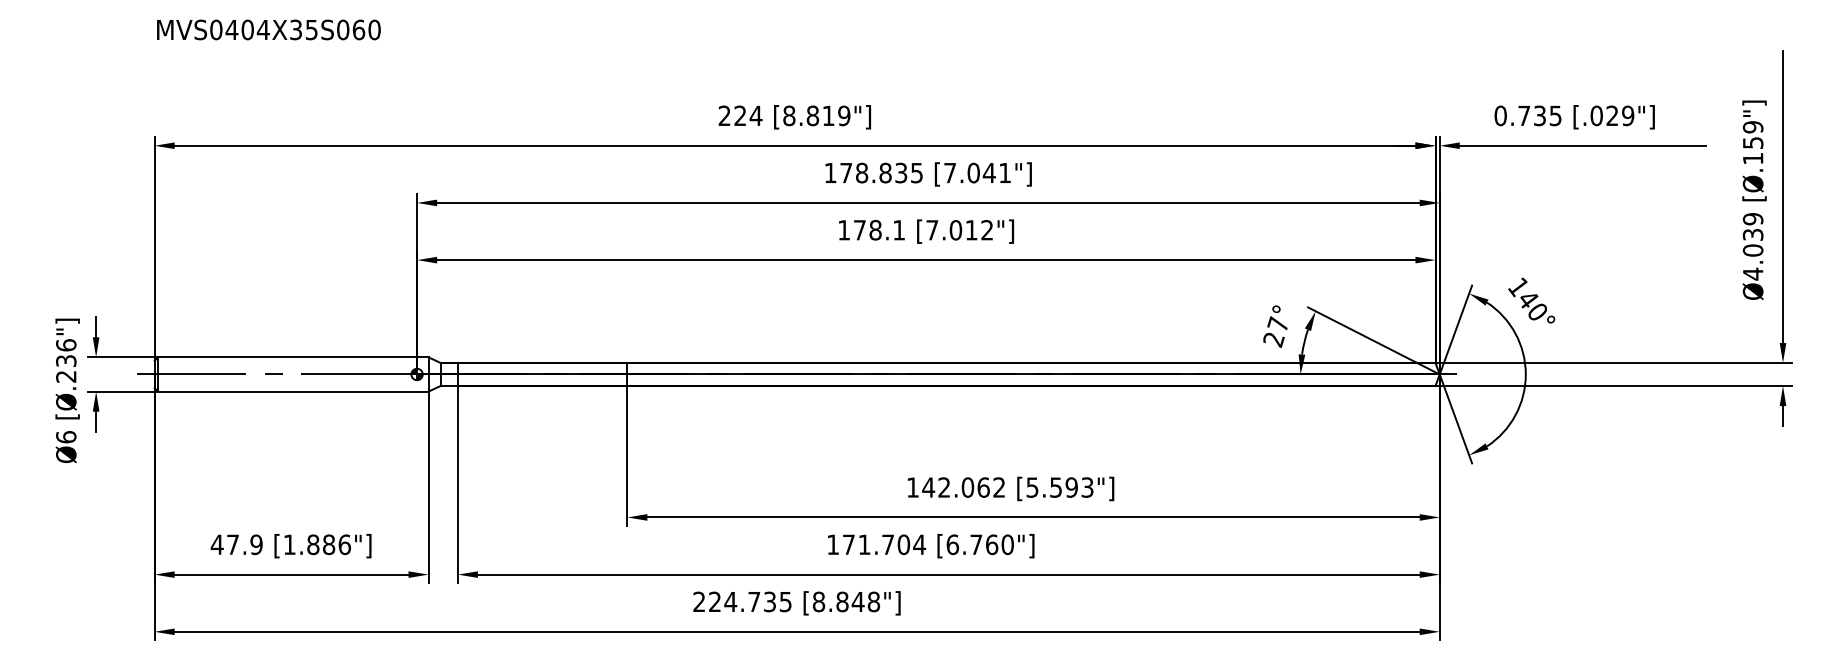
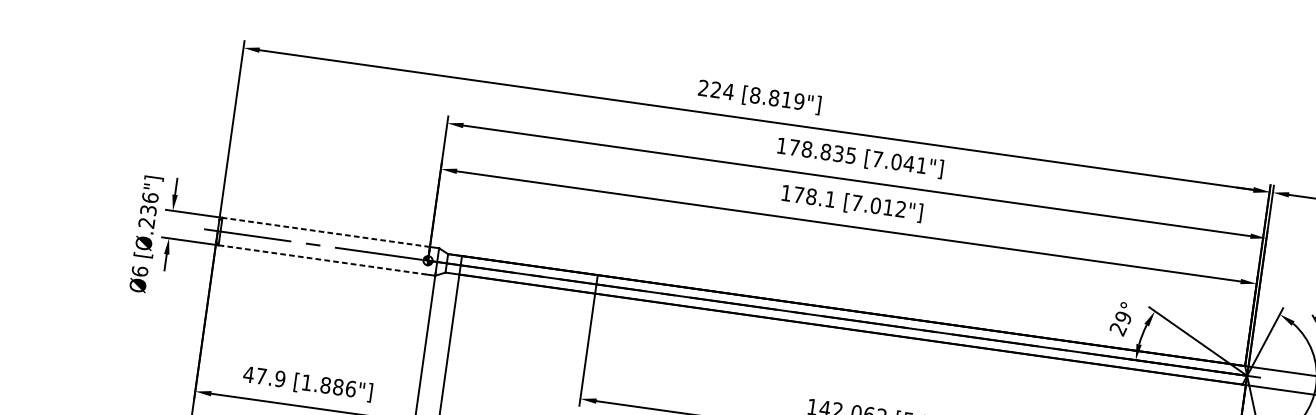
text: (1277, 323) -> (1122, 316), 27° -> 29°
line: (287, 357) -> (326, 232), solid -> dashed
line: (287, 391) -> (322, 259), solid -> dashed

